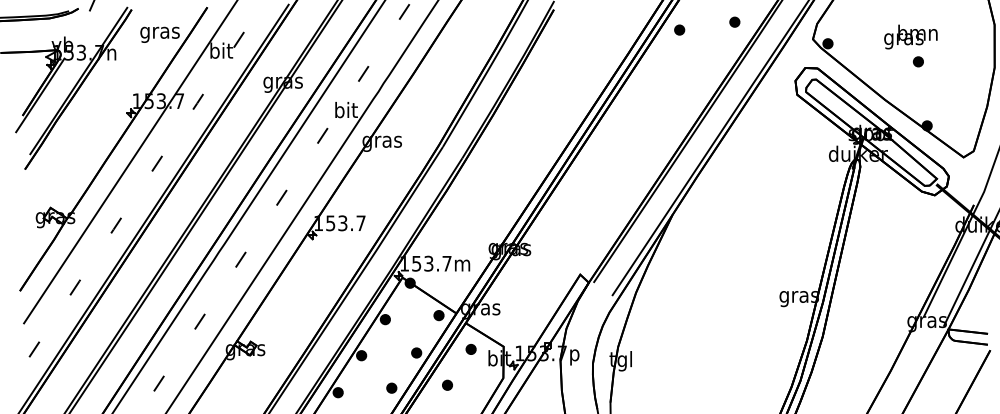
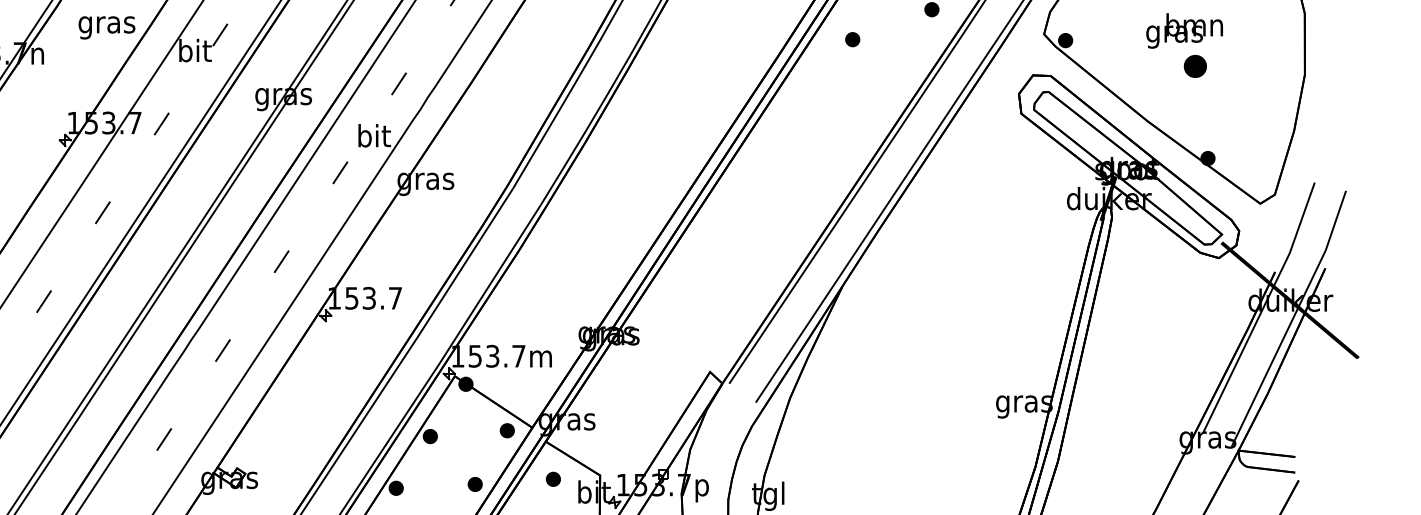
part: (679, 29) -> (852, 38), moved
part: (918, 61) -> (1195, 66), size x1.6

